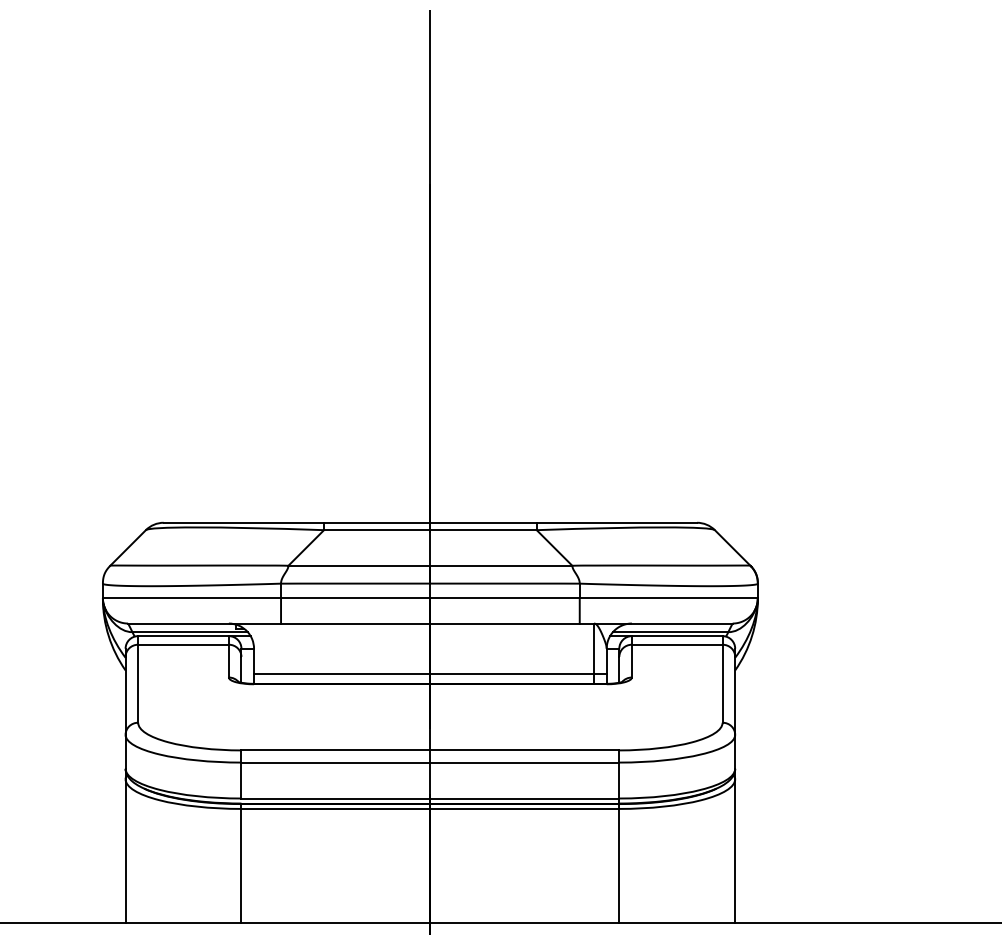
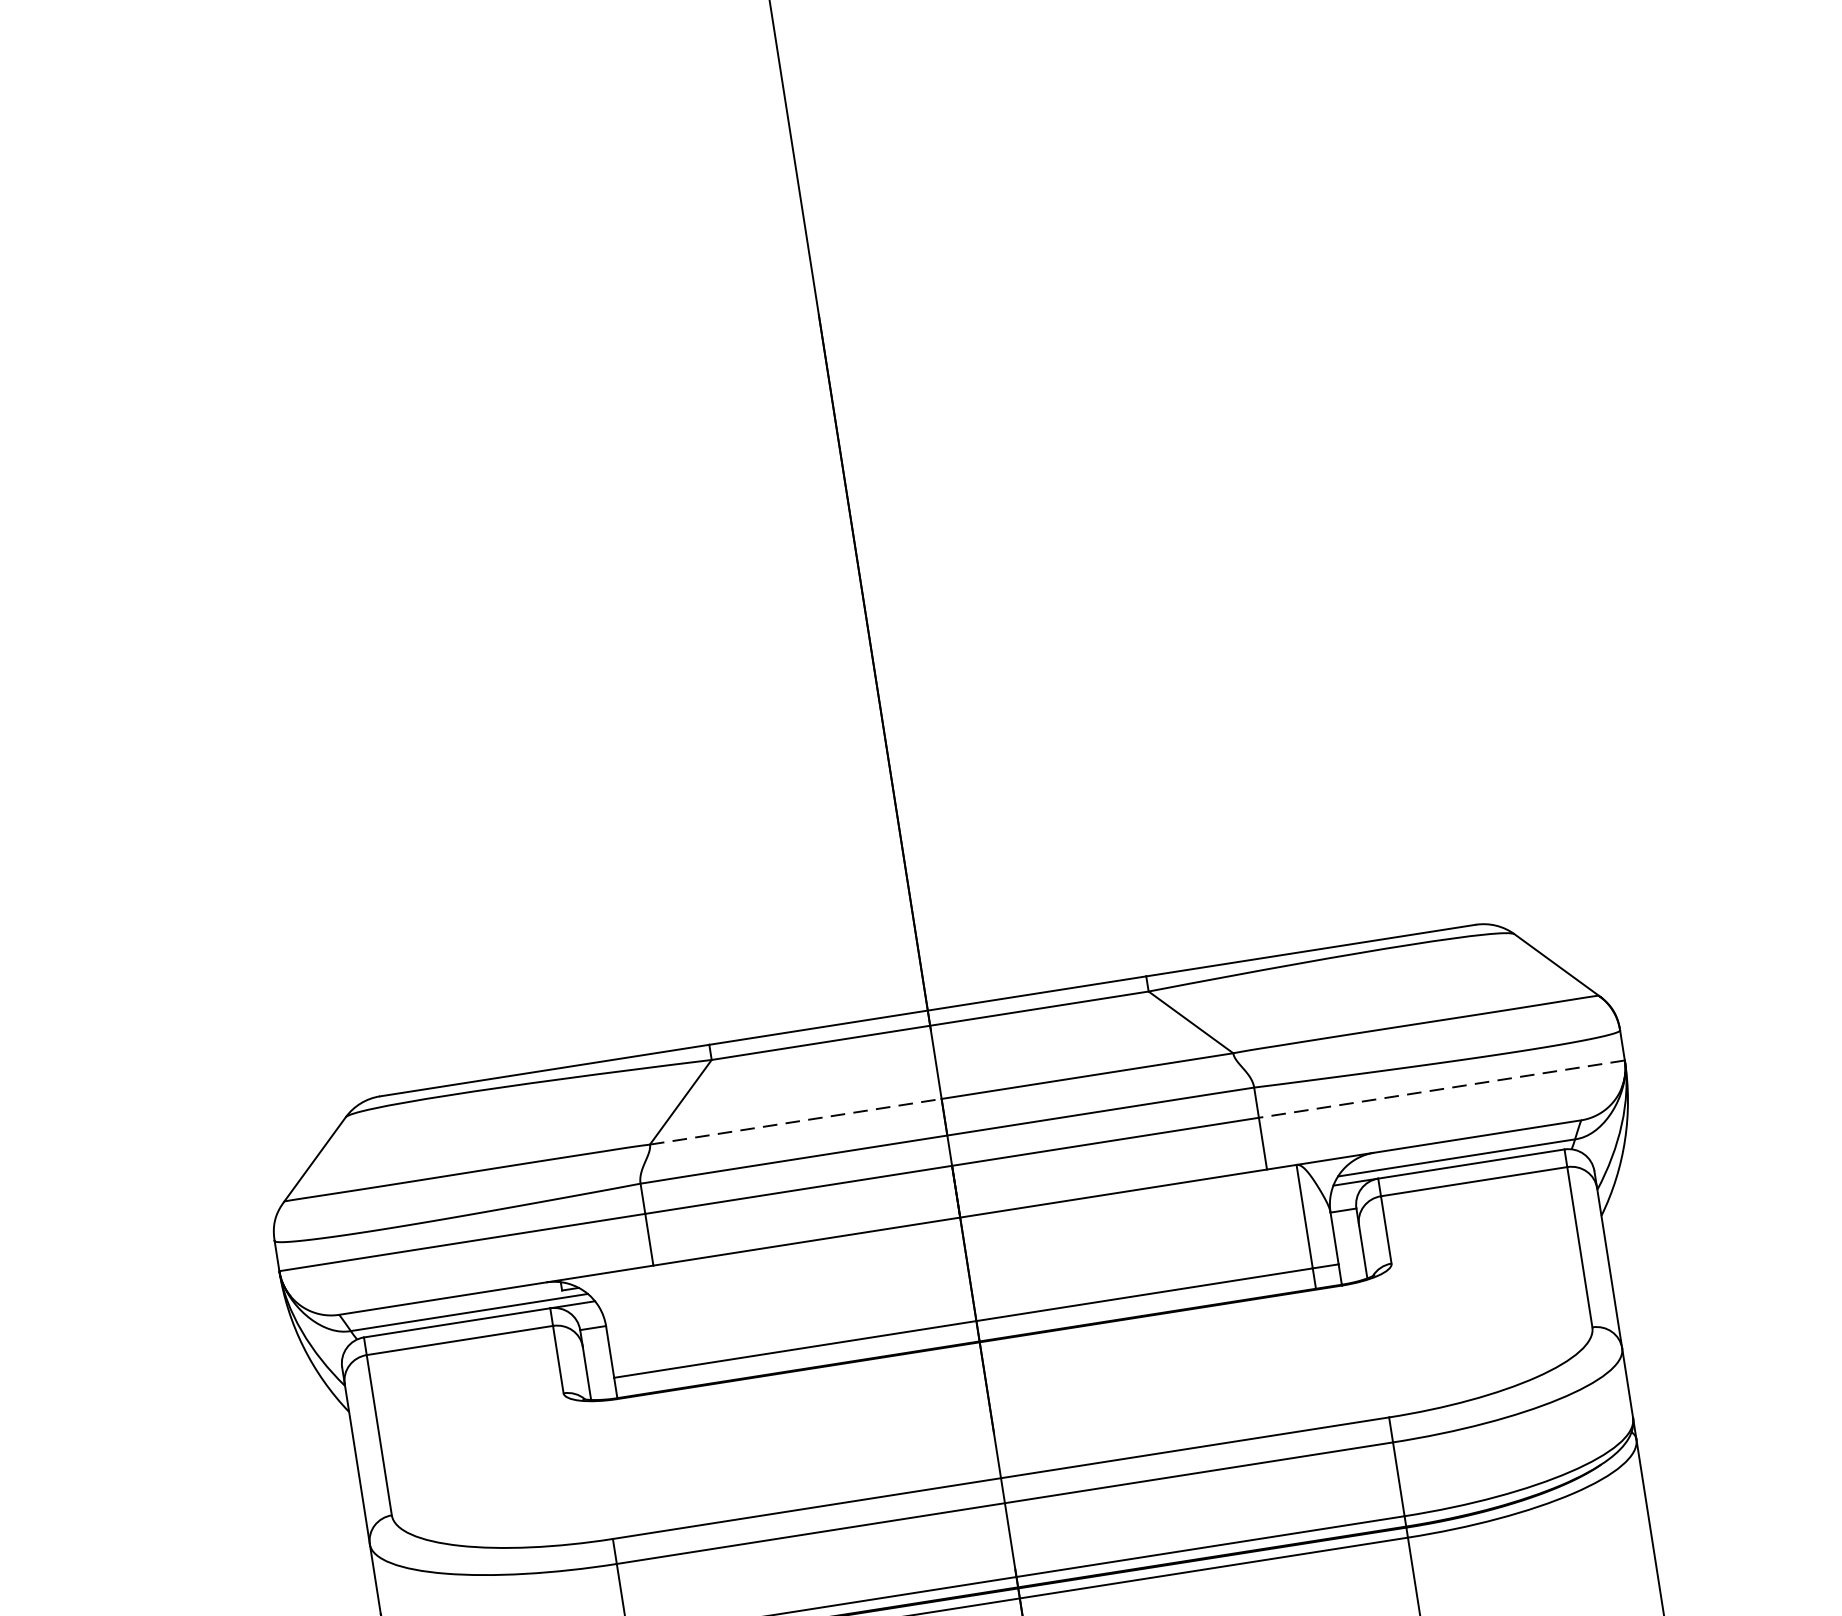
line: (359, 565) -> (795, 1121), solid -> dashed
line: (668, 598) -> (1441, 1089), solid -> dashed

